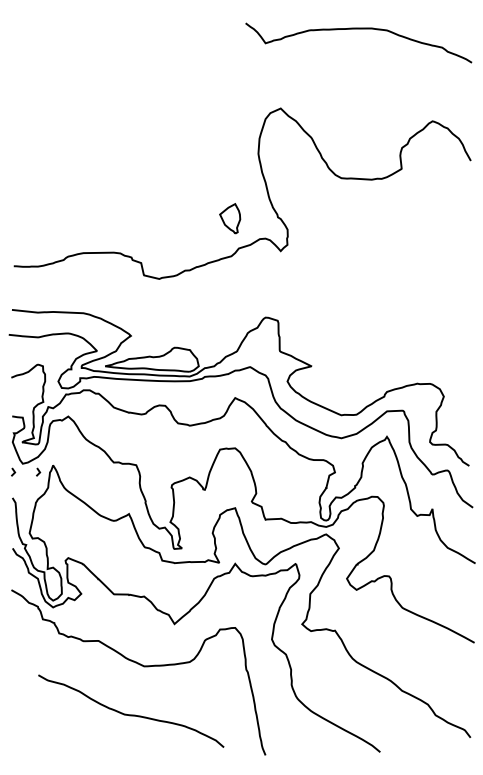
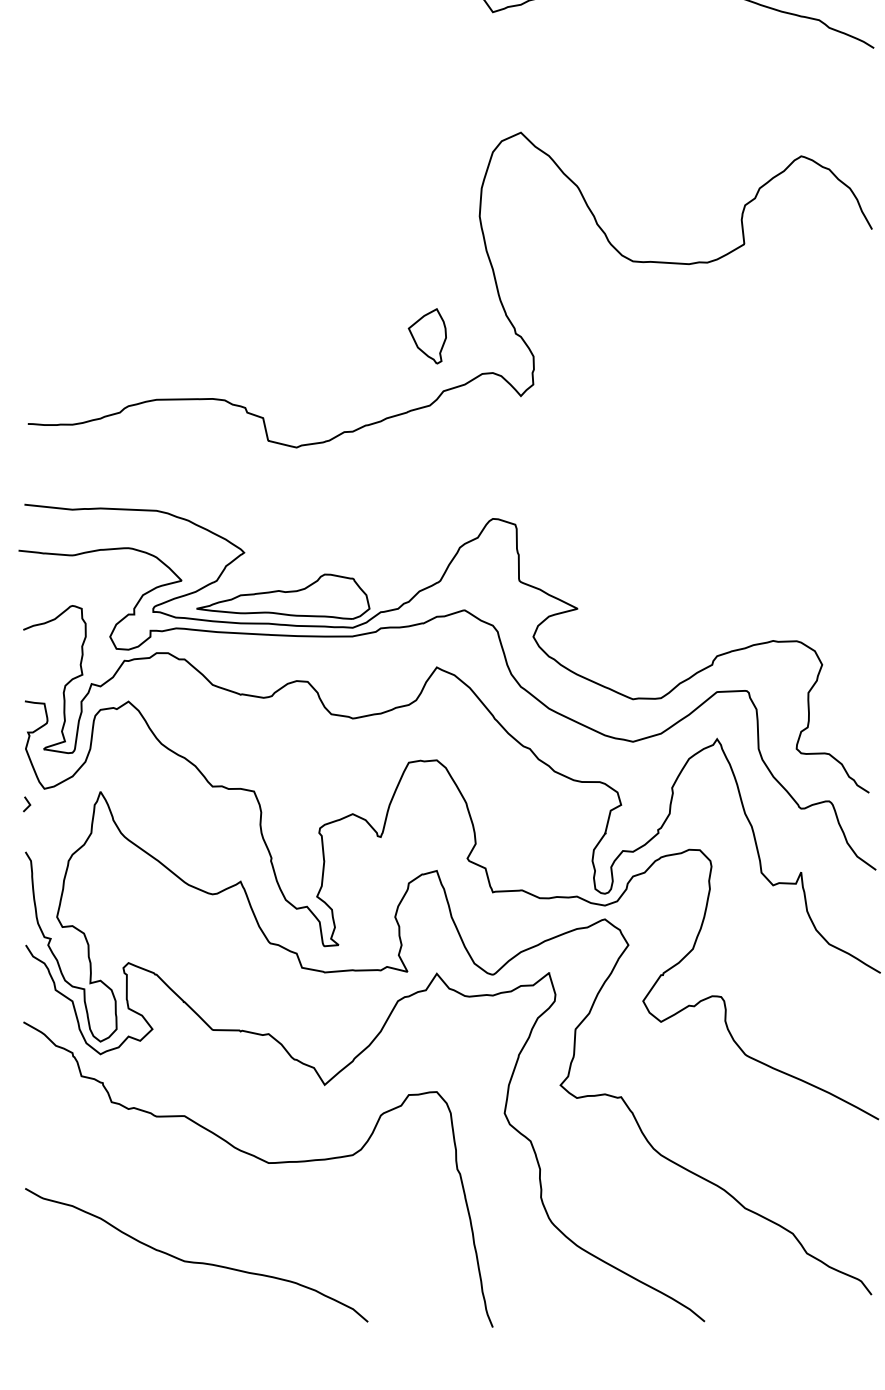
line: (38, 471) -> (73, 803), removed
curve: (131, 714) -> (197, 1261), moved

